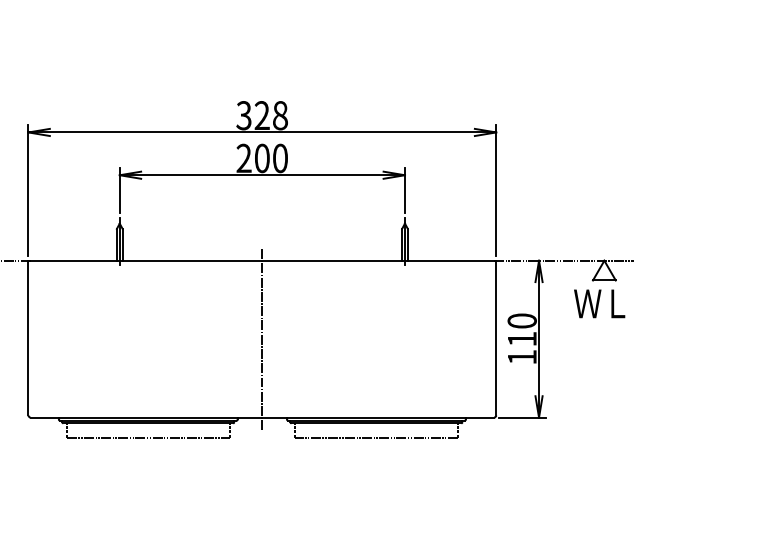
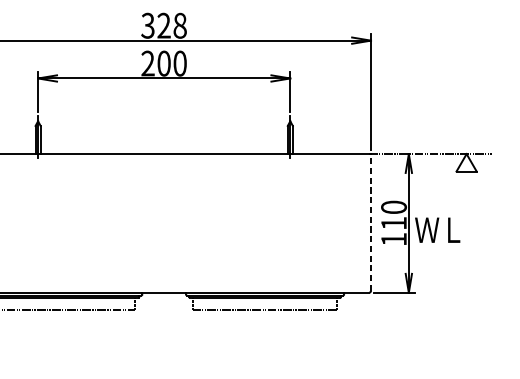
text: (599, 303) -> (437, 229), moved
line: (496, 337) -> (371, 221), solid -> dashed
line: (262, 340) -> (164, 224), removed

